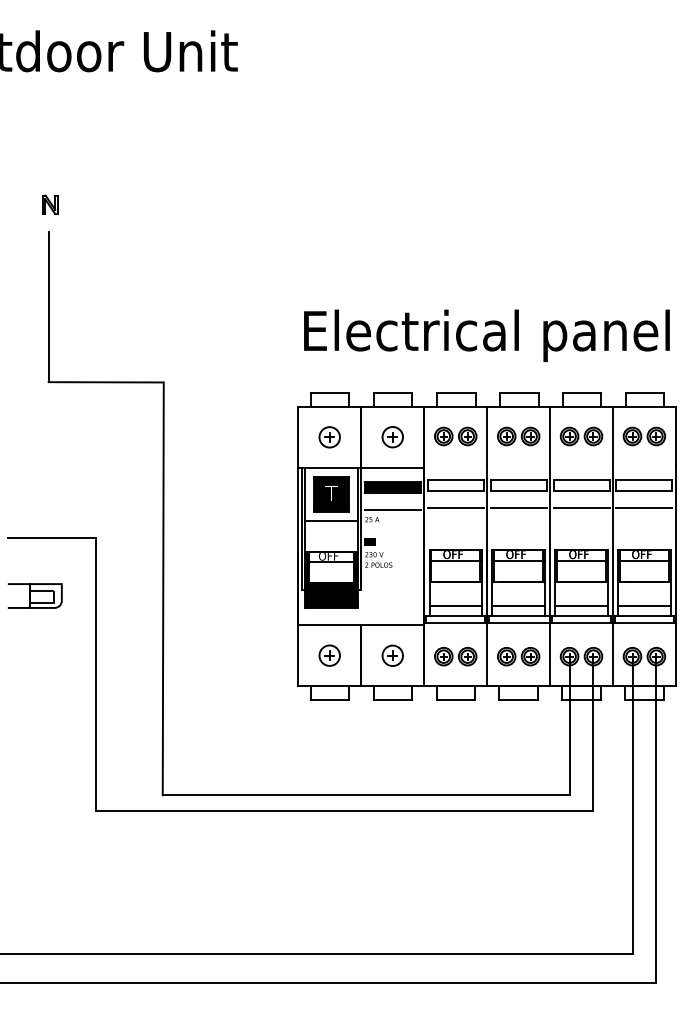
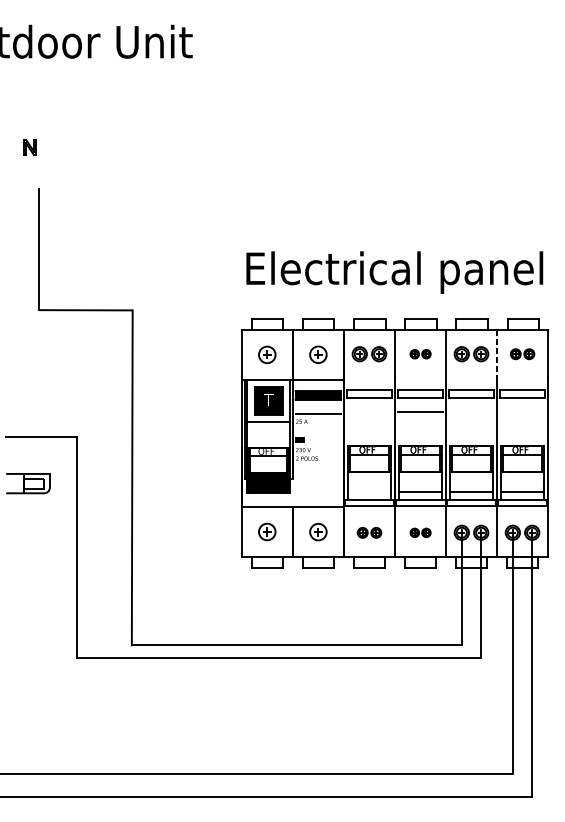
part: (50, 204) -> (30, 147), moved
part: (518, 436) -> (420, 354), size x0.6
line: (612, 436) -> (496, 354), solid -> dashed
part: (644, 436) -> (522, 354), size x0.7
line: (455, 508) -> (369, 412), removed
line: (581, 508) -> (471, 412), removed
line: (644, 508) -> (522, 412), removed
line: (455, 605) -> (369, 491), removed
part: (455, 656) -> (369, 532), size x0.7
part: (518, 656) -> (420, 532), size x0.6

